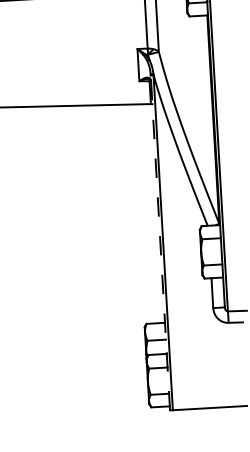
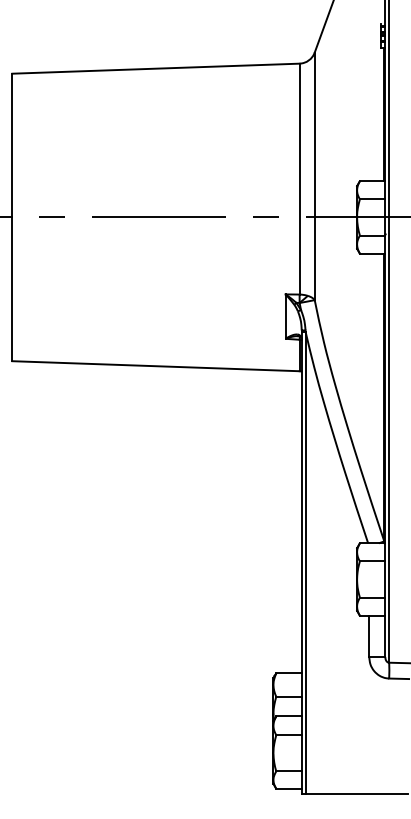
line: (160, 242) -> (301, 562), dashed -> solid

